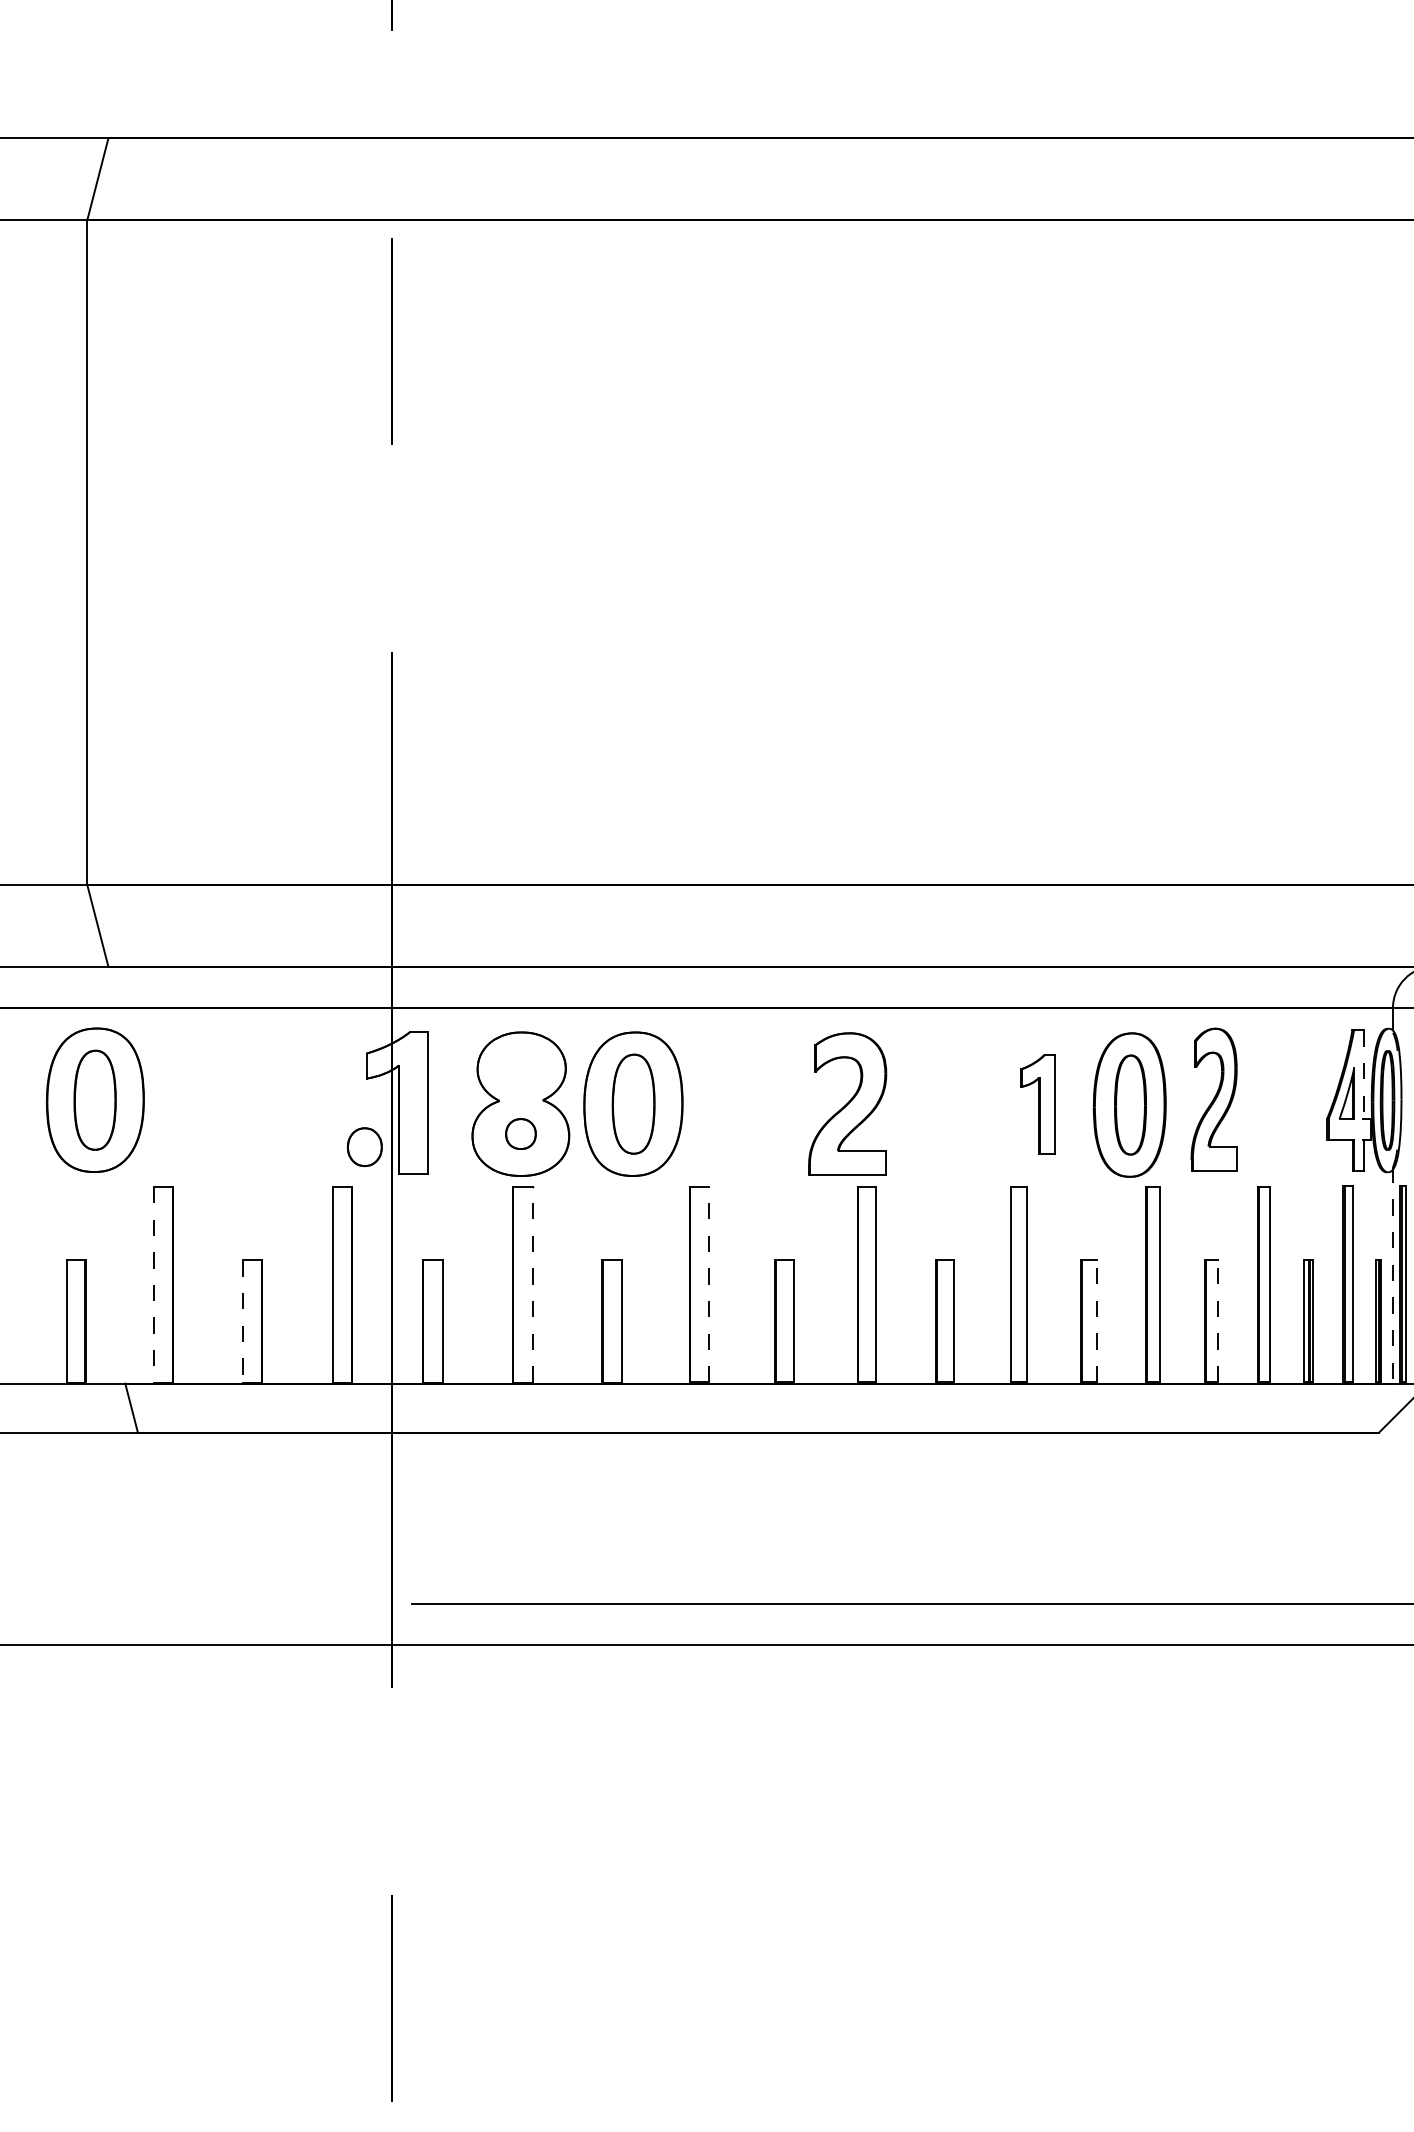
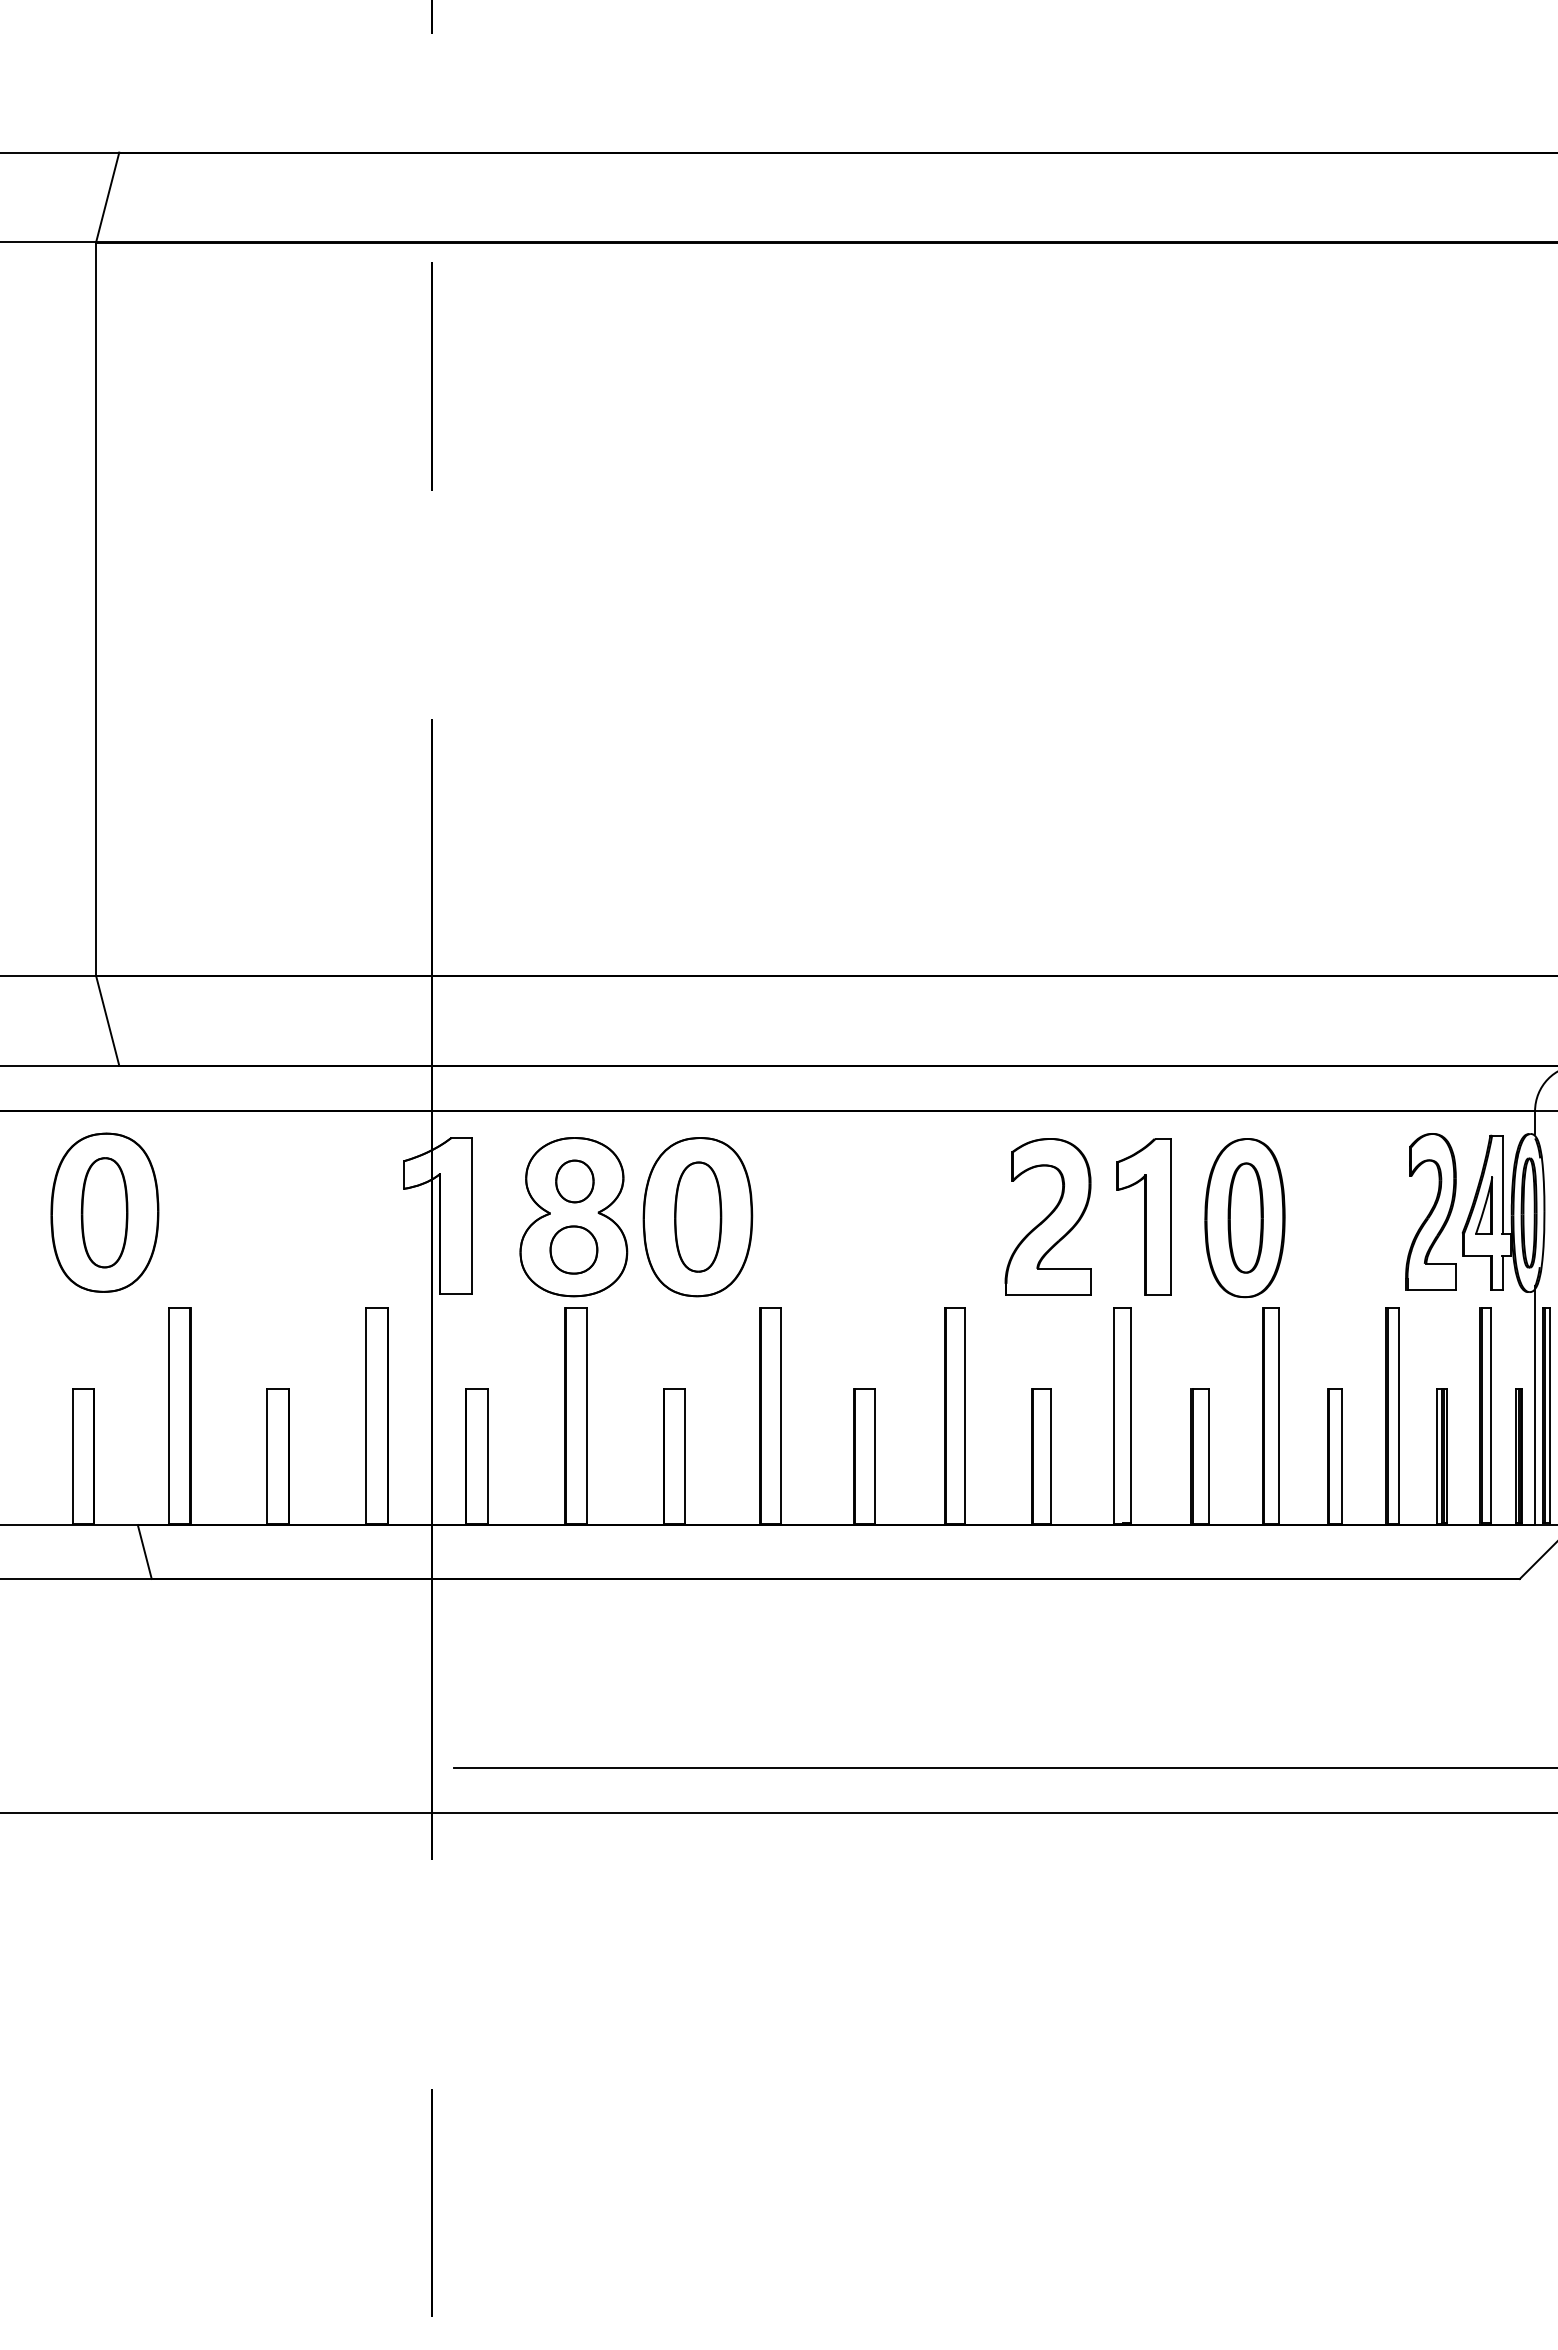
line: (1364, 1074) -> (1503, 1184), dashed -> solid
part: (1213, 1099) -> (1430, 1211), moved
part: (847, 1103) -> (1047, 1216), moved
part: (1037, 1103) -> (1143, 1216), size x1.43
part: (520, 1133) -> (573, 1249), size x1.43
part: (364, 1147) -> (574, 1181), moved
line: (1393, 1276) -> (1535, 1406), dashed -> solid
line: (709, 1284) -> (781, 1415), dashed -> solid
line: (154, 1285) -> (169, 1416), dashed -> solid
line: (532, 1285) -> (586, 1416), dashed -> solid
line: (1096, 1320) -> (1208, 1455), dashed -> solid
line: (1218, 1320) -> (1342, 1455), dashed -> solid
line: (242, 1322) -> (267, 1457), dashed -> solid

